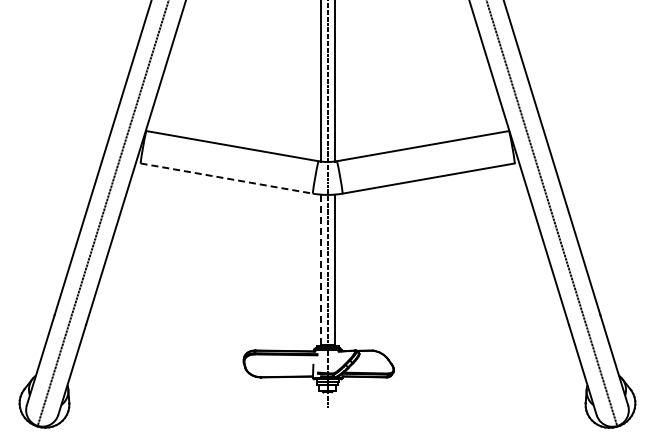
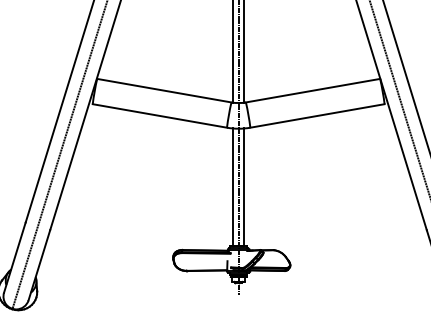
line: (227, 178) -> (160, 115), dashed -> solid
line: (320, 270) -> (233, 187), dashed -> solid

